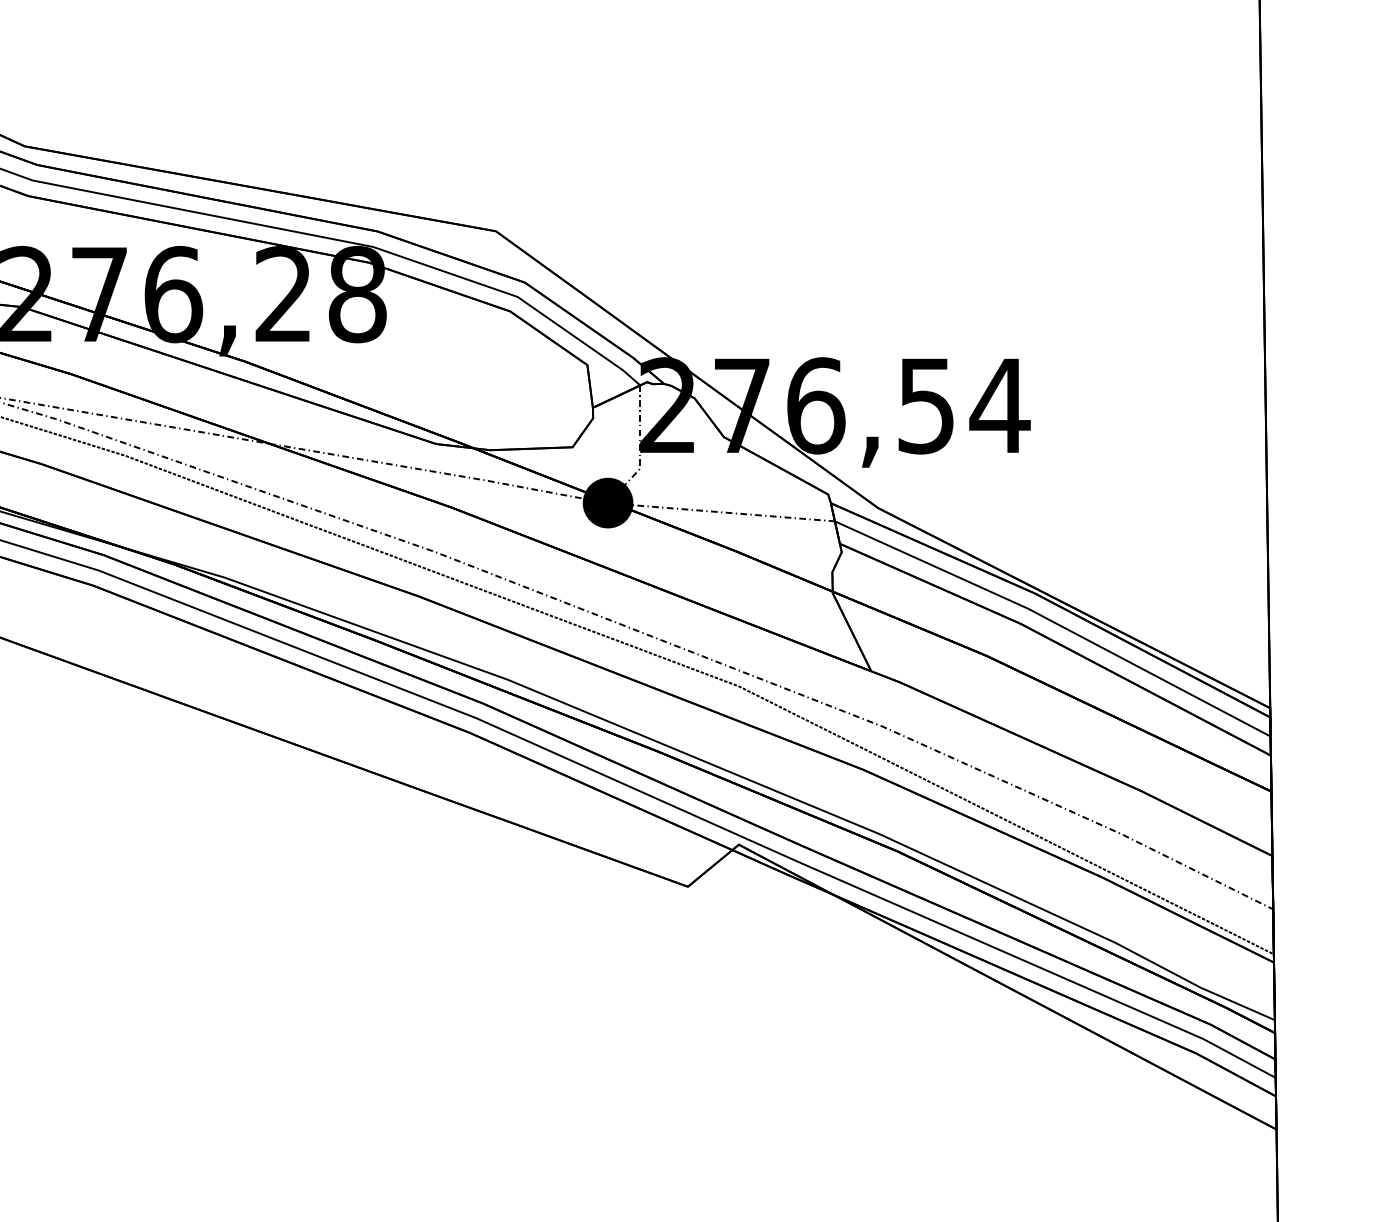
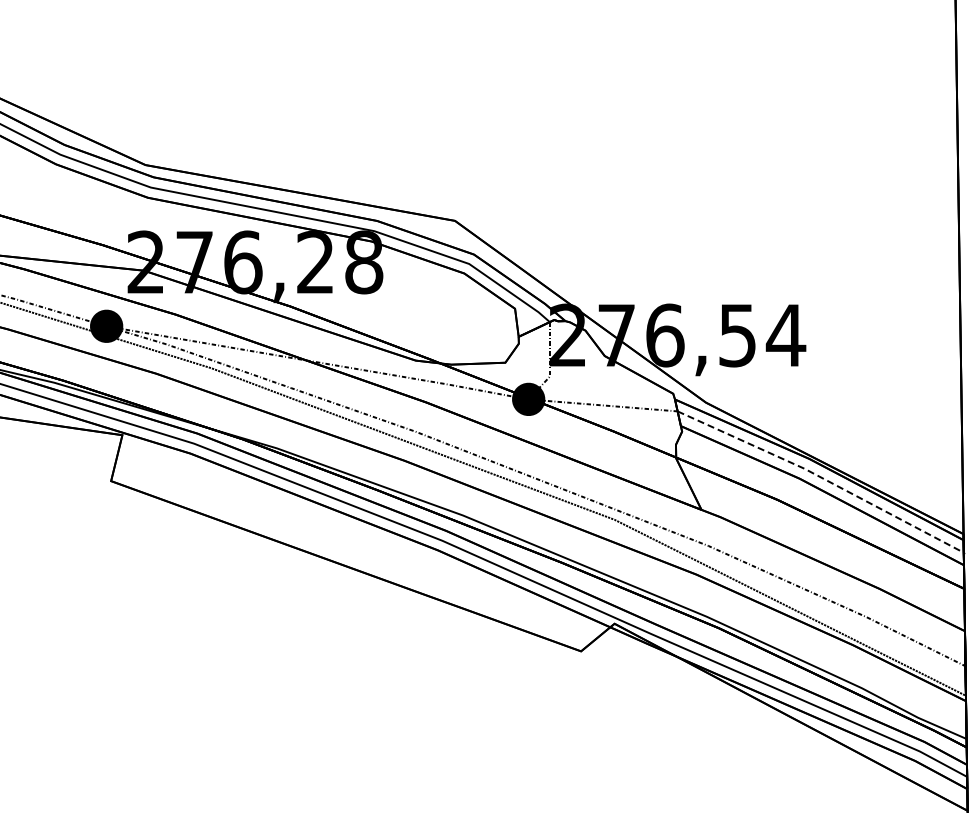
line: (1055, 623) -> (822, 478), solid -> dashed

